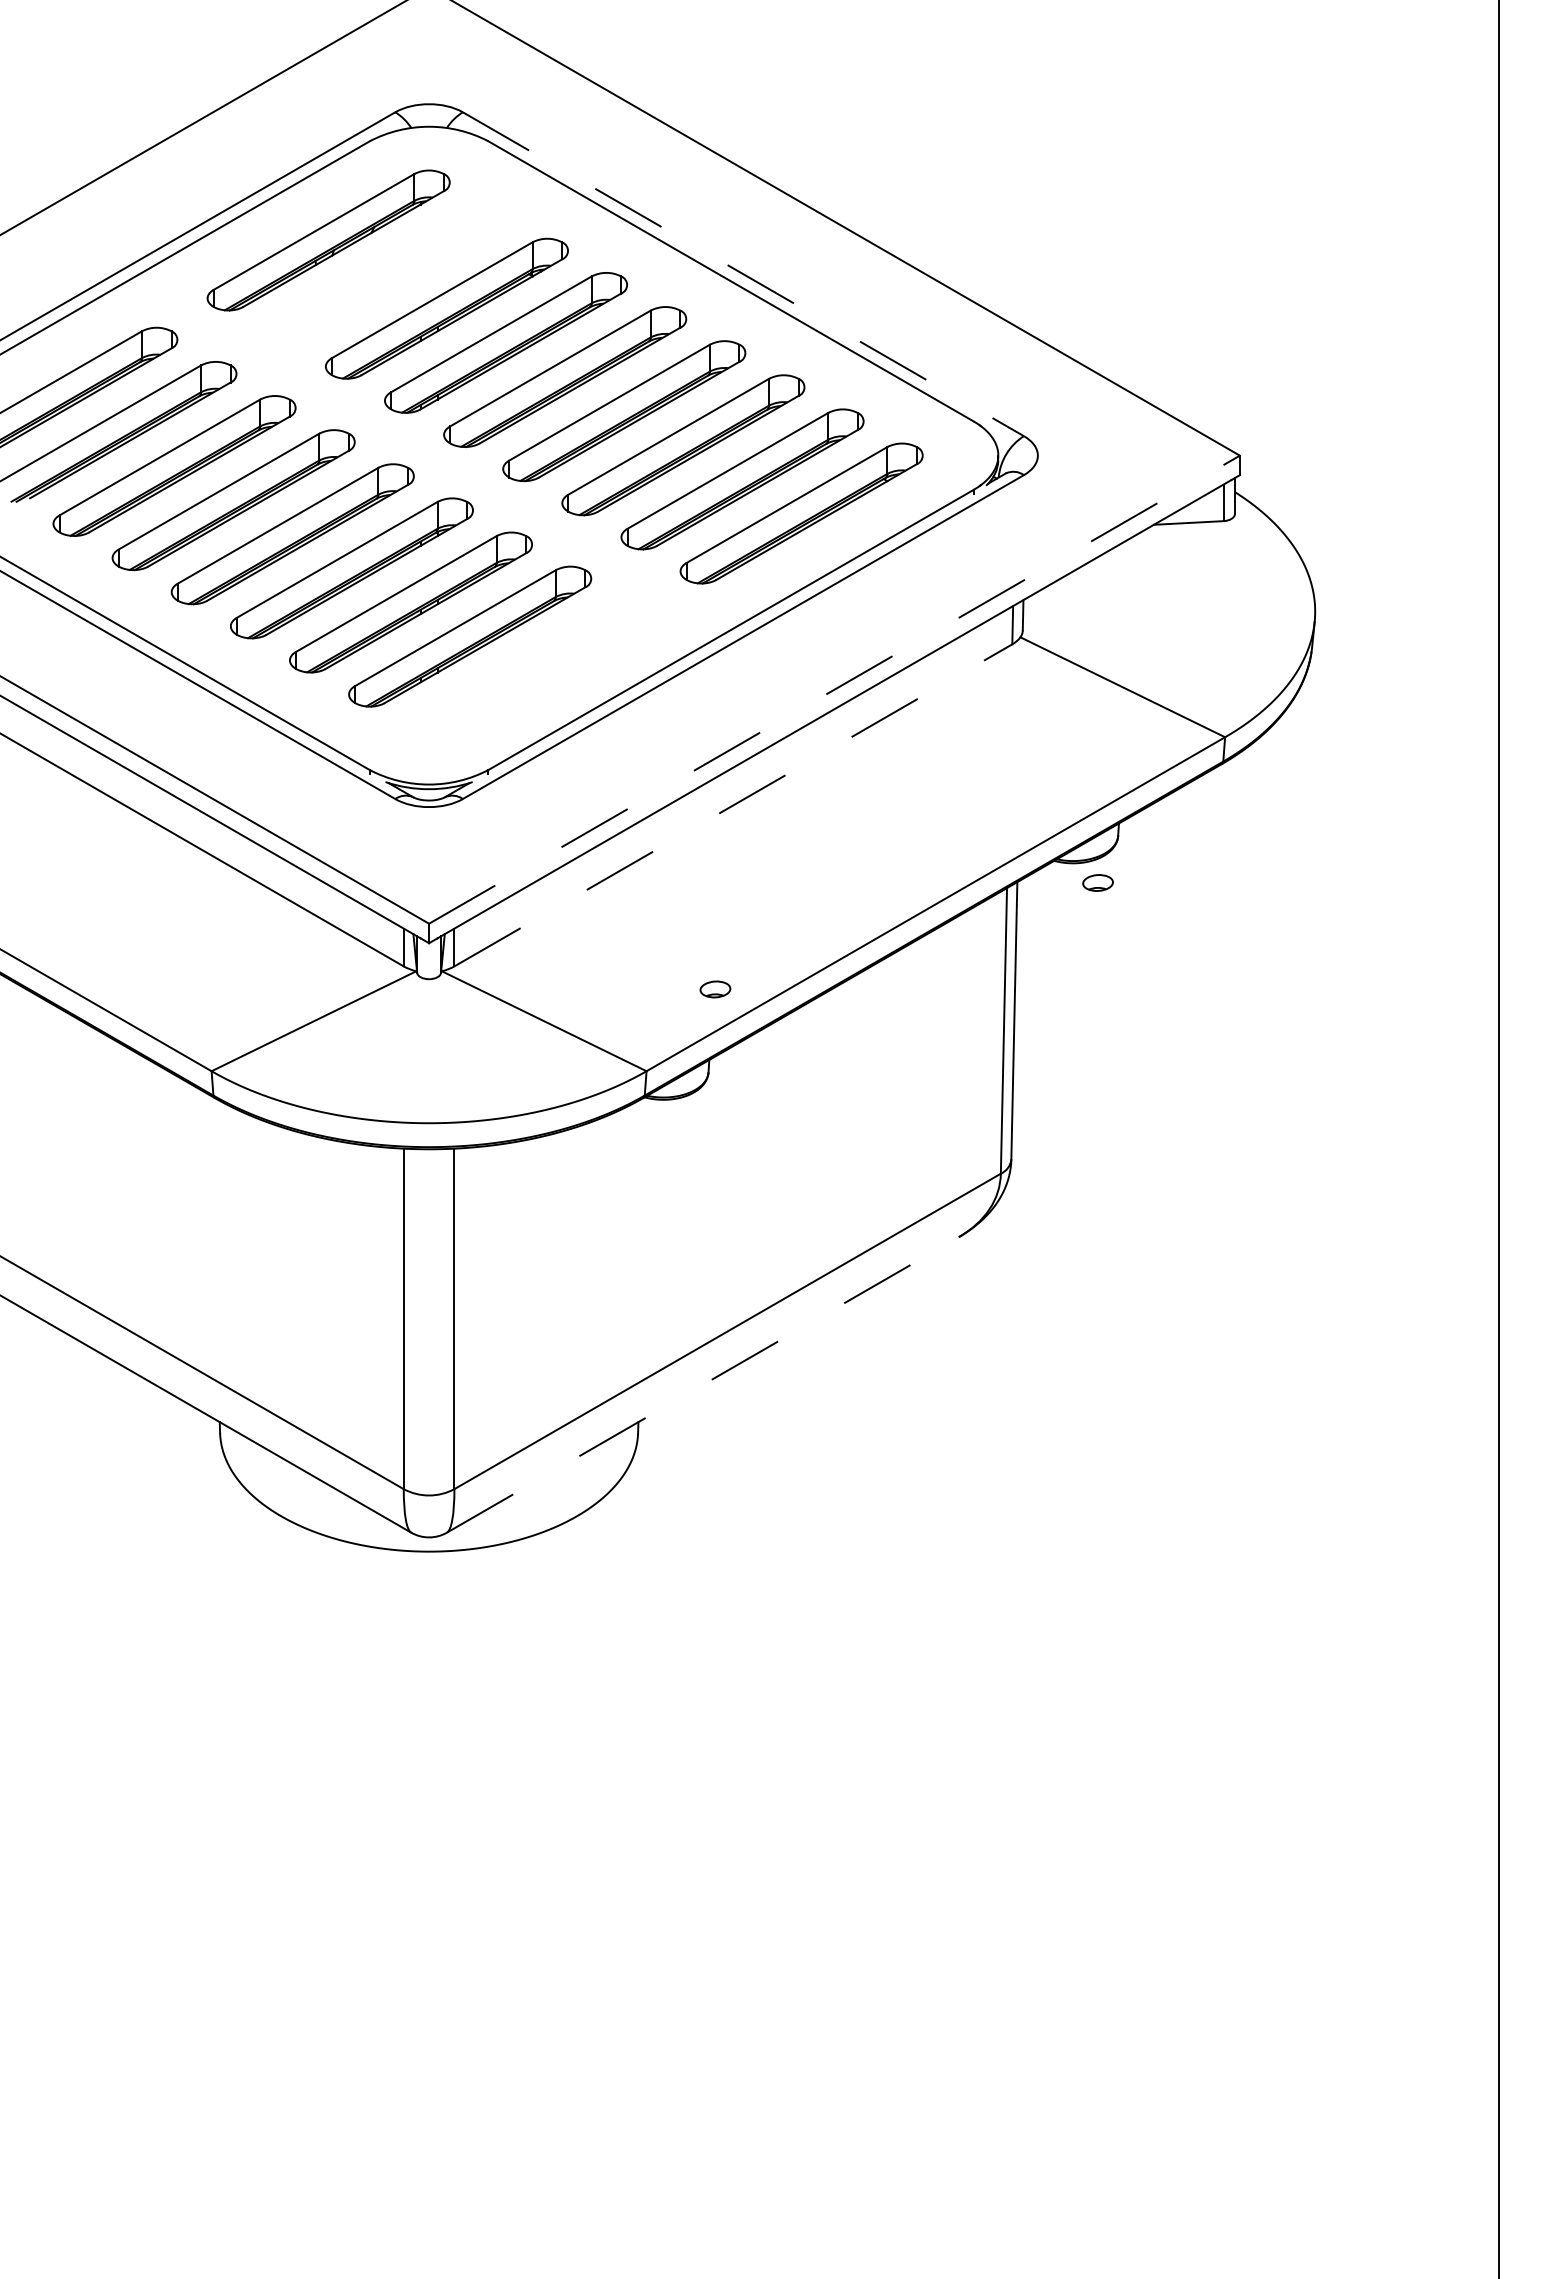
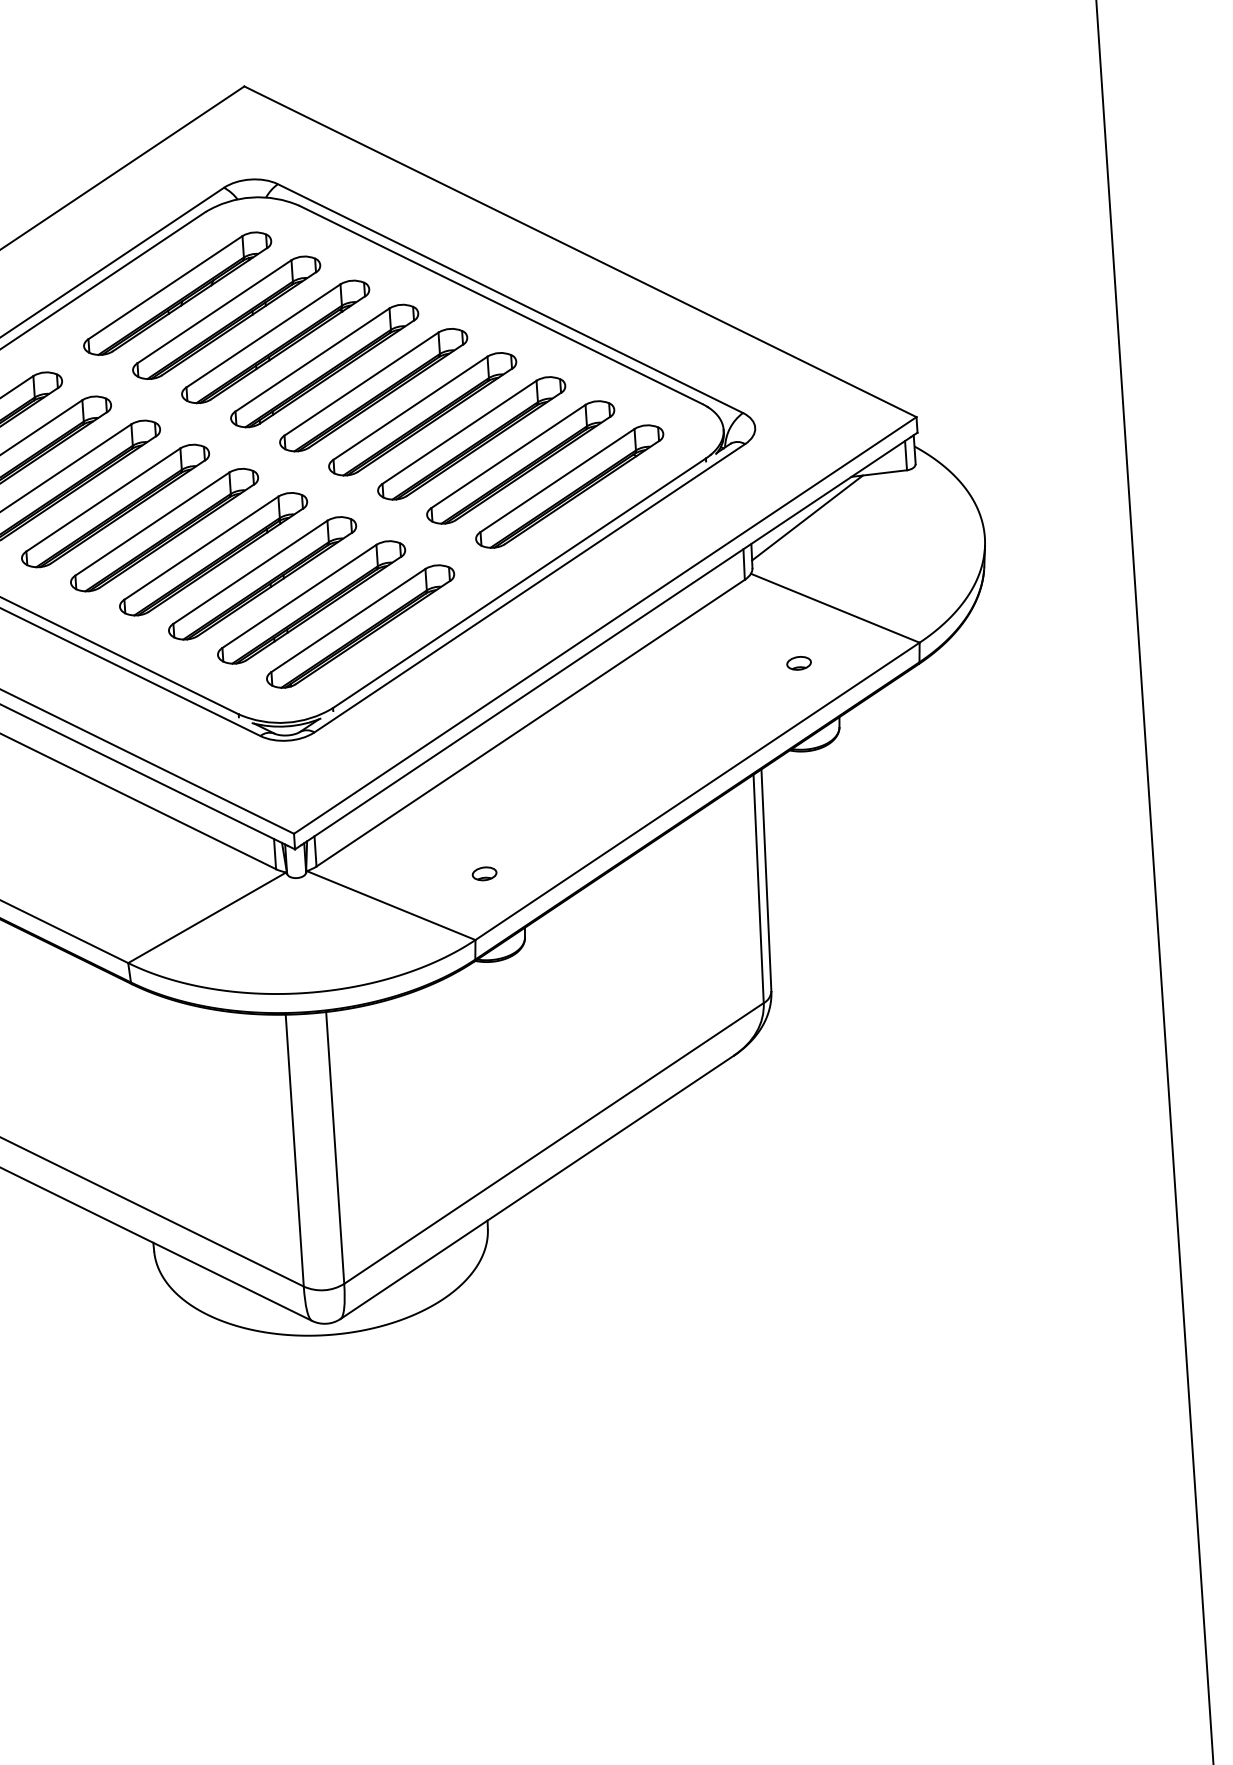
part: (387, 274) -> (226, 317), added
line: (743, 274) -> (510, 298), dashed -> solid
line: (1095, 572) -> (807, 518), added
part: (529, 670) -> (360, 626), added
line: (834, 689) -> (605, 625), dashed -> solid
line: (733, 805) -> (530, 723), dashed -> solid
part: (1097, 882) -> (798, 662), moved
part: (715, 989) -> (484, 873), moved
line: (703, 1384) -> (537, 1187), dashed -> solid

